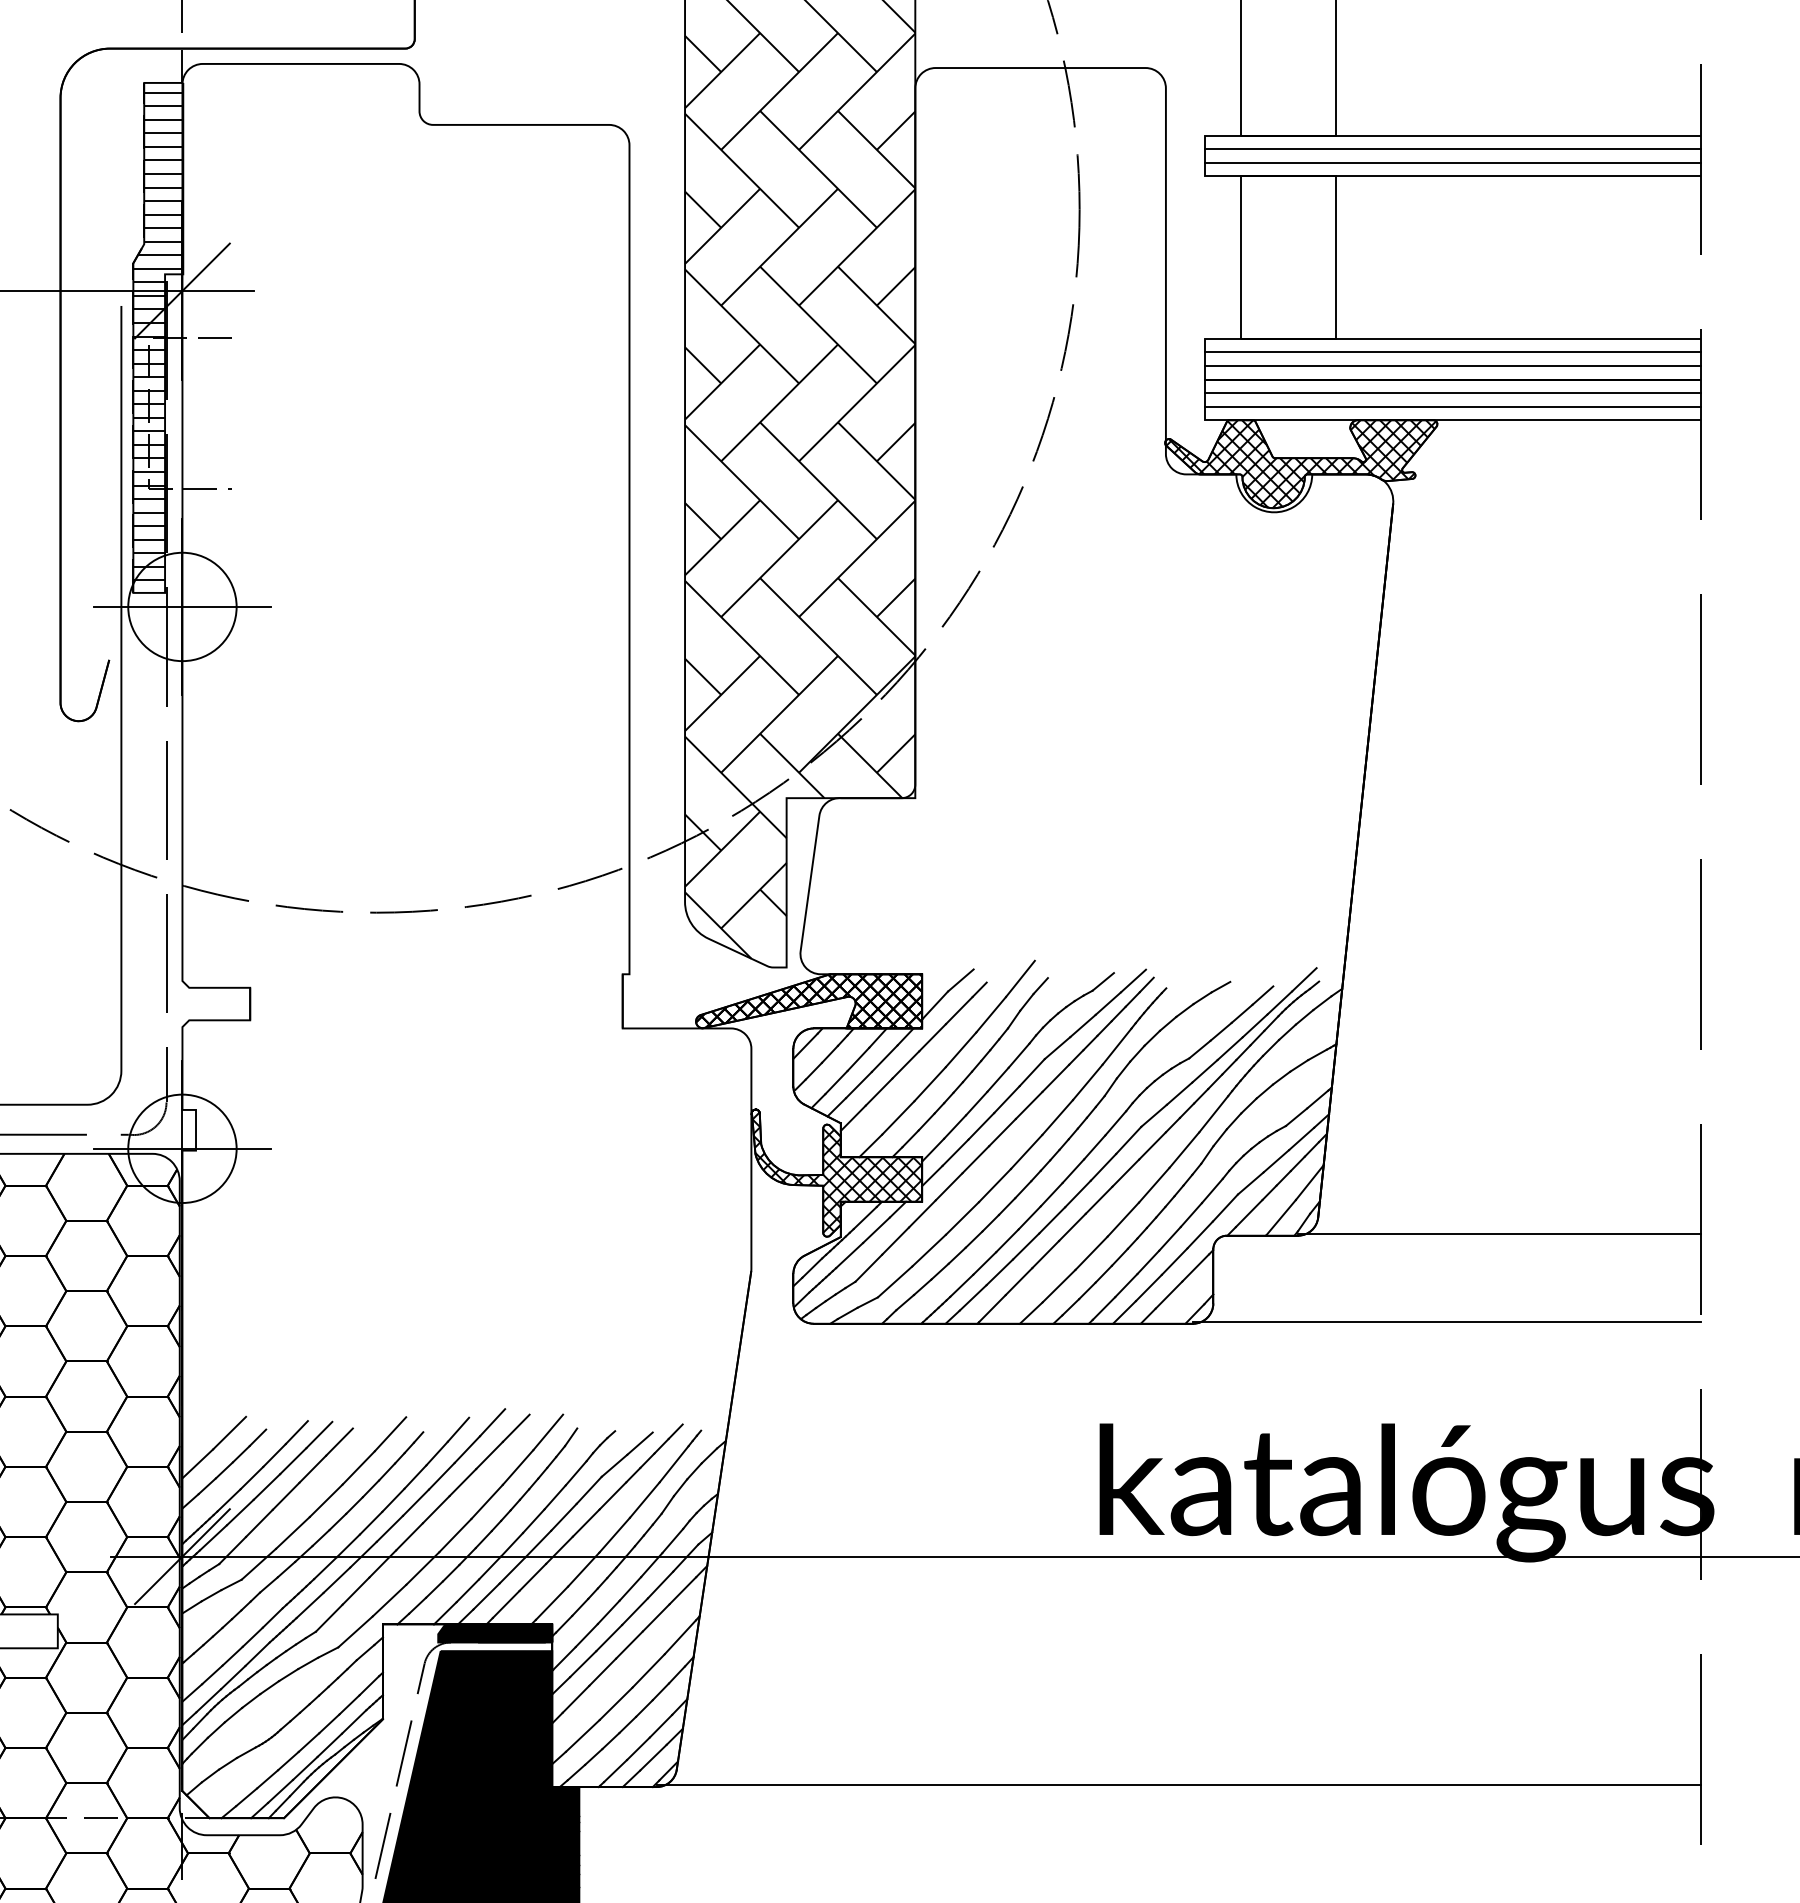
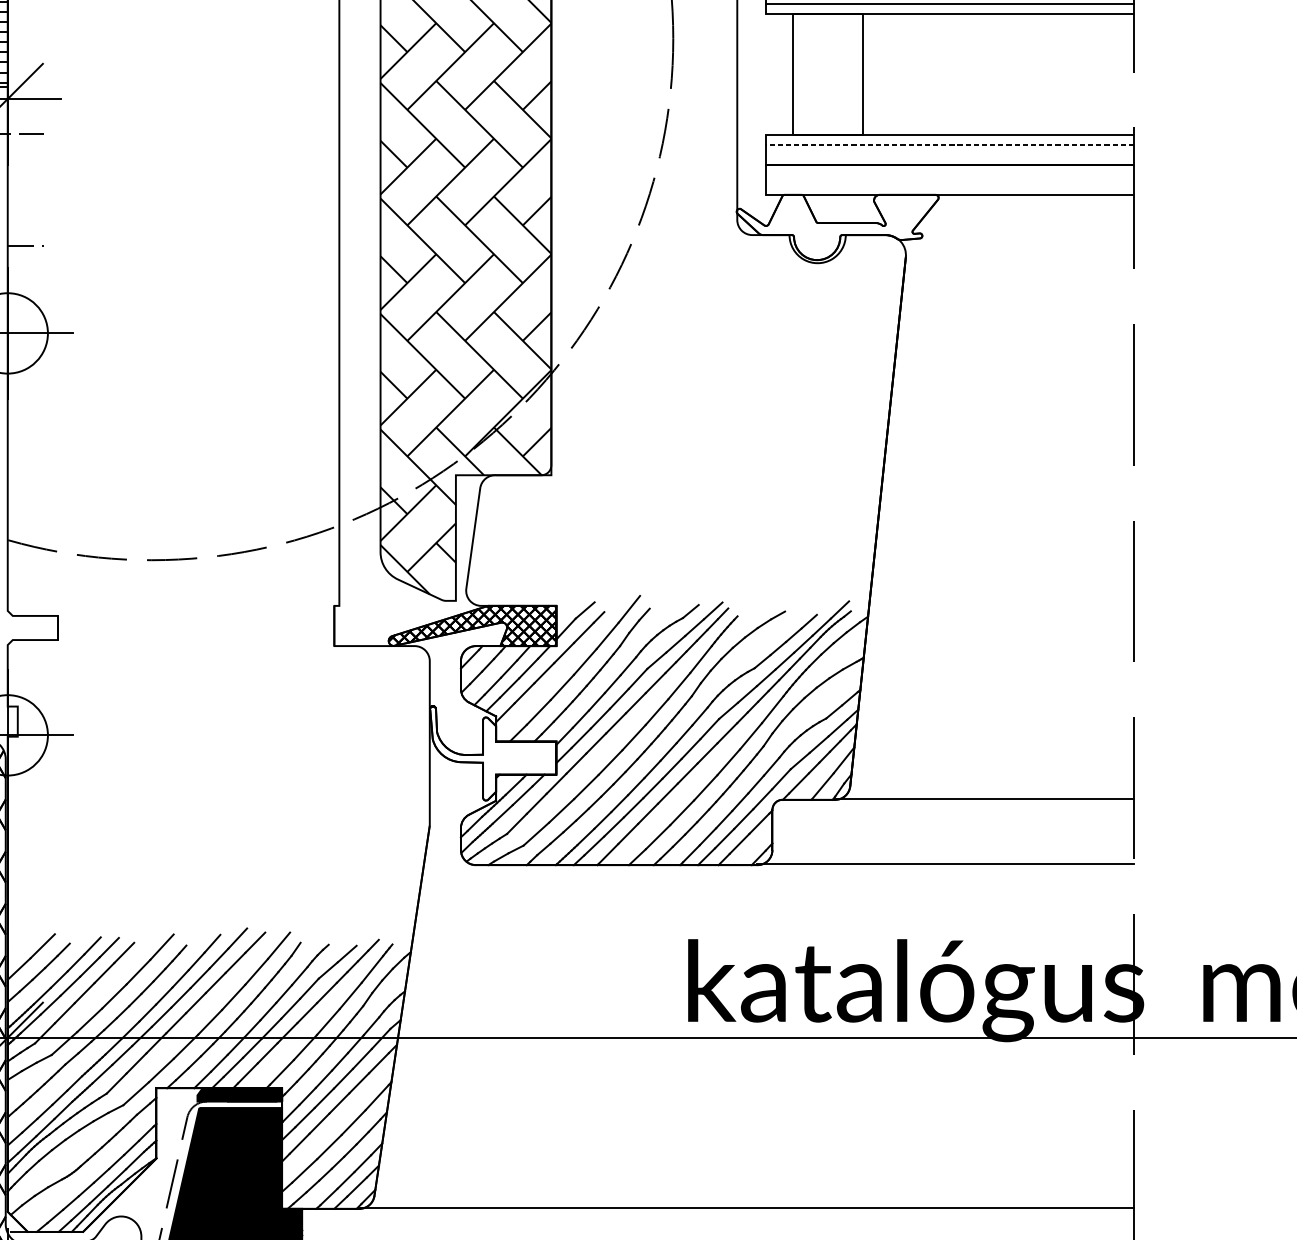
line: (1452, 352) -> (949, 144), solid -> dashed
line: (1452, 366) -> (949, 155), removed
line: (1452, 393) -> (949, 175), removed
line: (1452, 406) -> (949, 184), removed
hatch: (1301, 464) -> (837, 227), removed
hatch: (837, 1172) -> (493, 752), removed

